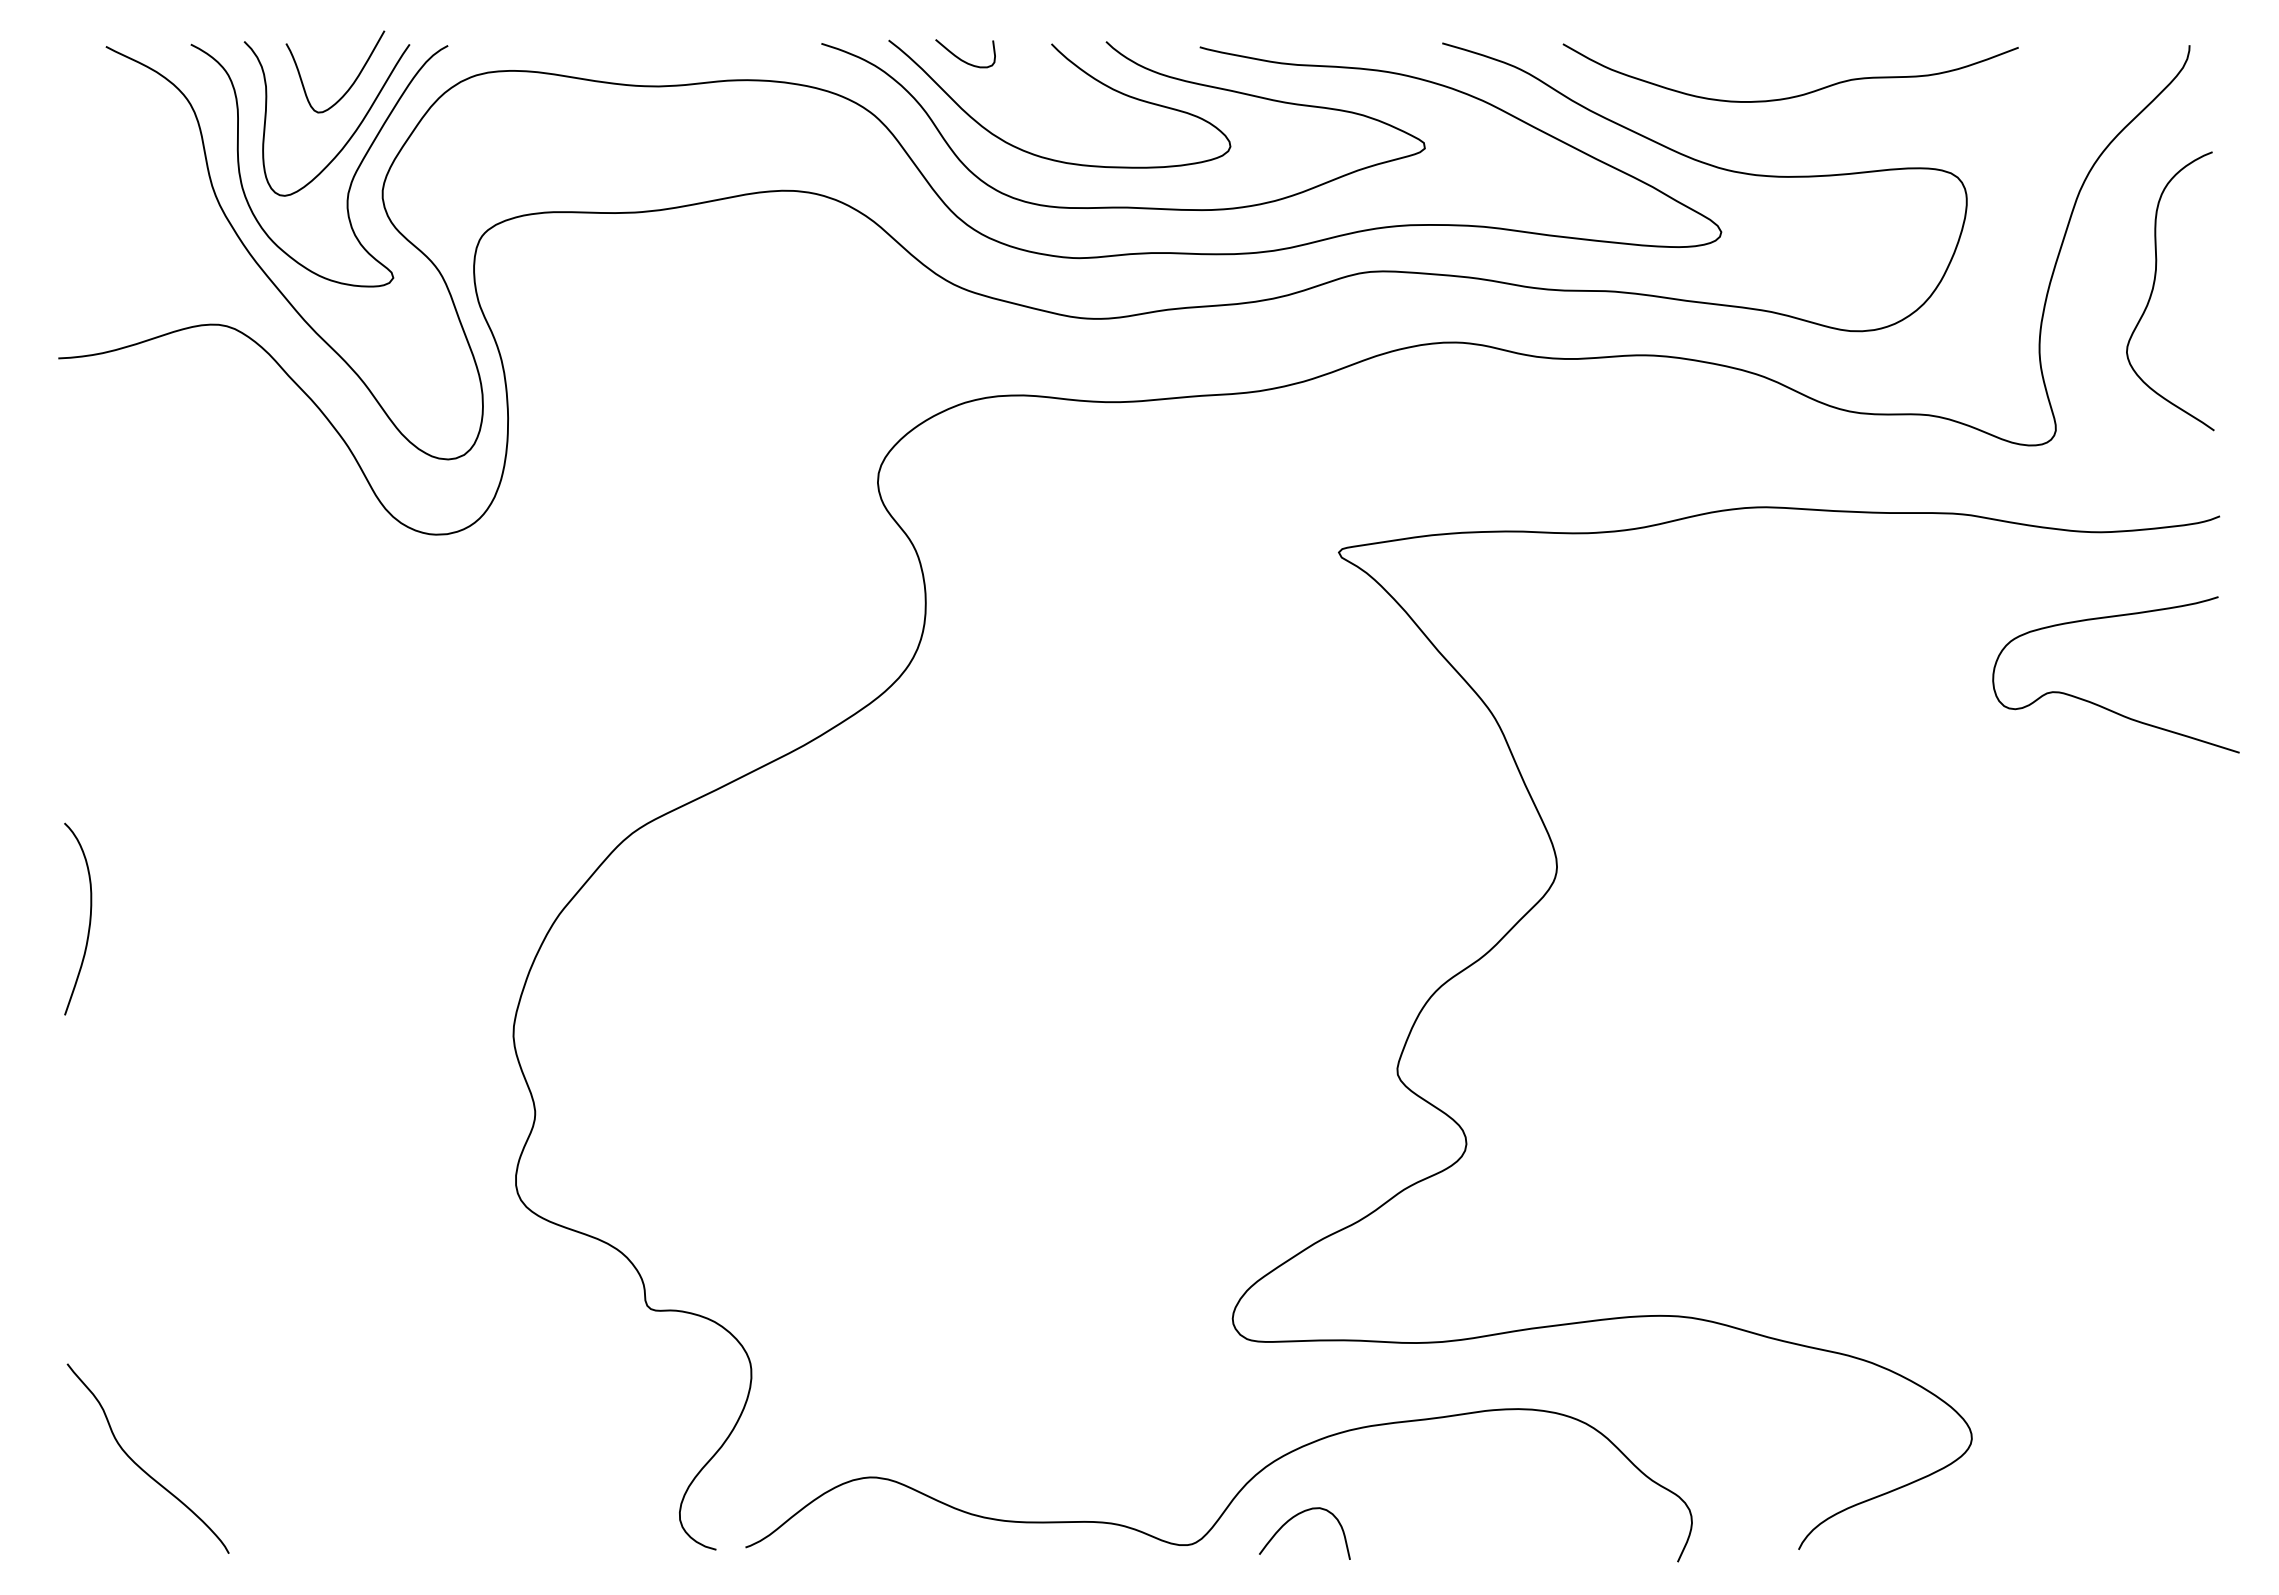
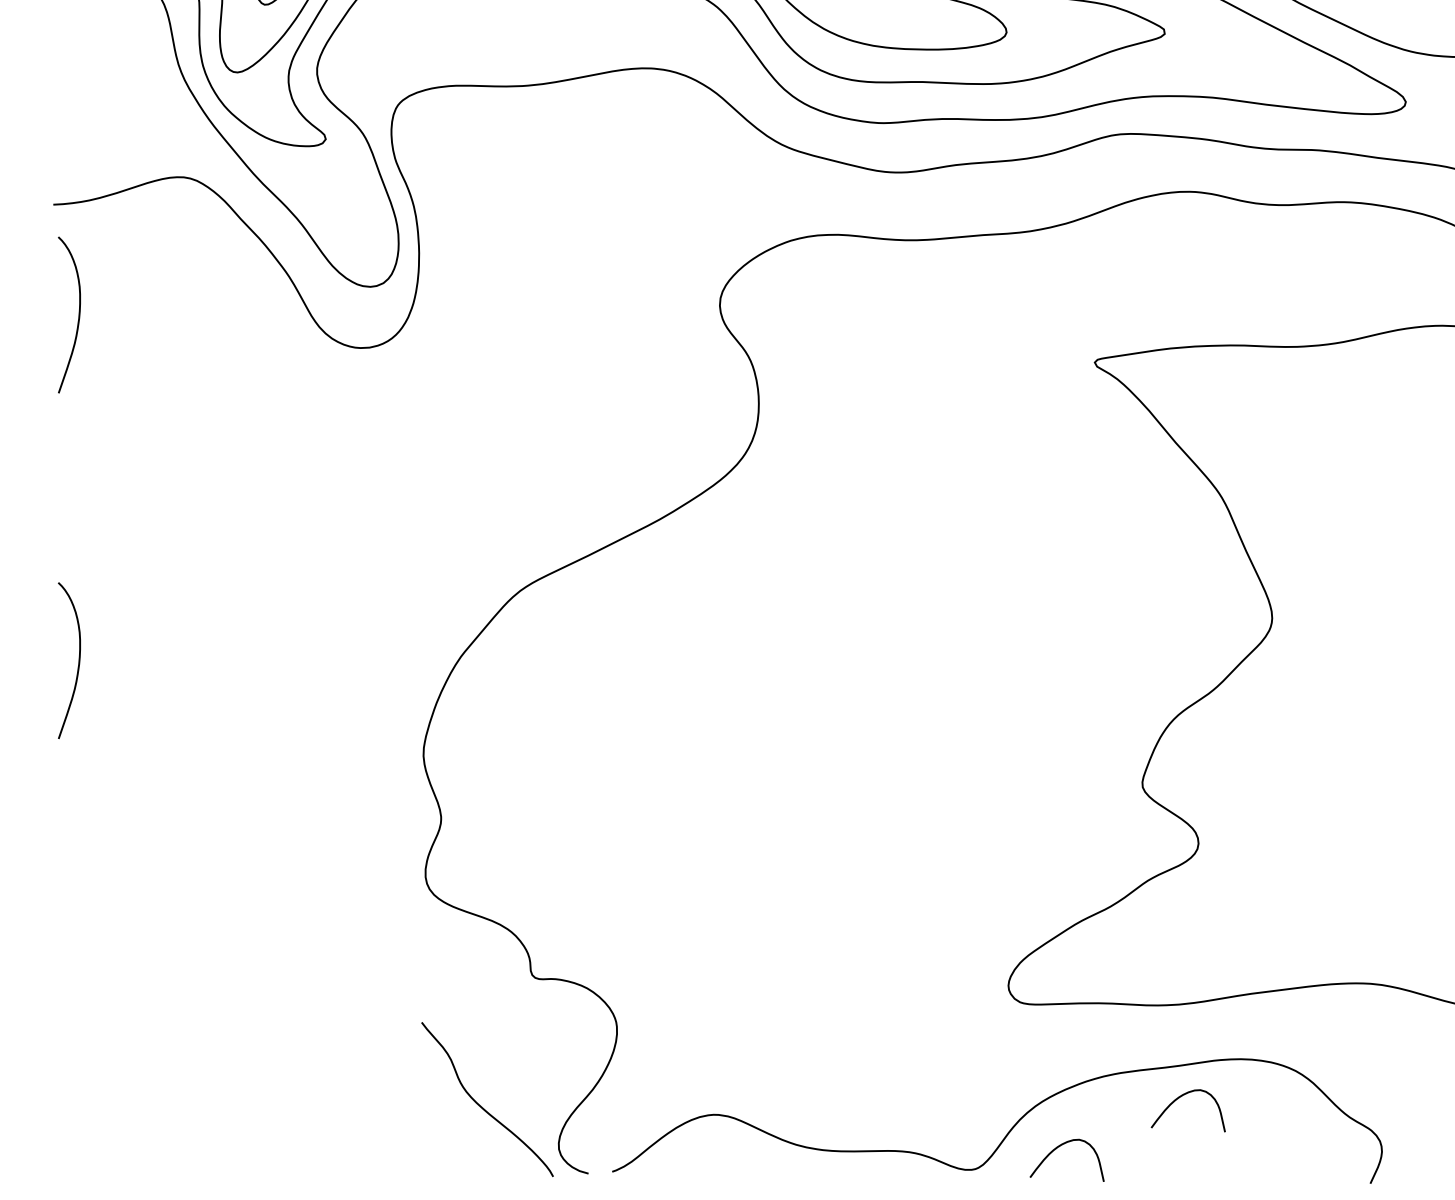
curve: (89, 493) -> (78, 314), added
curve: (1442, 1457) -> (1179, 1098), added
curve: (139, 1465) -> (480, 1105), moved

